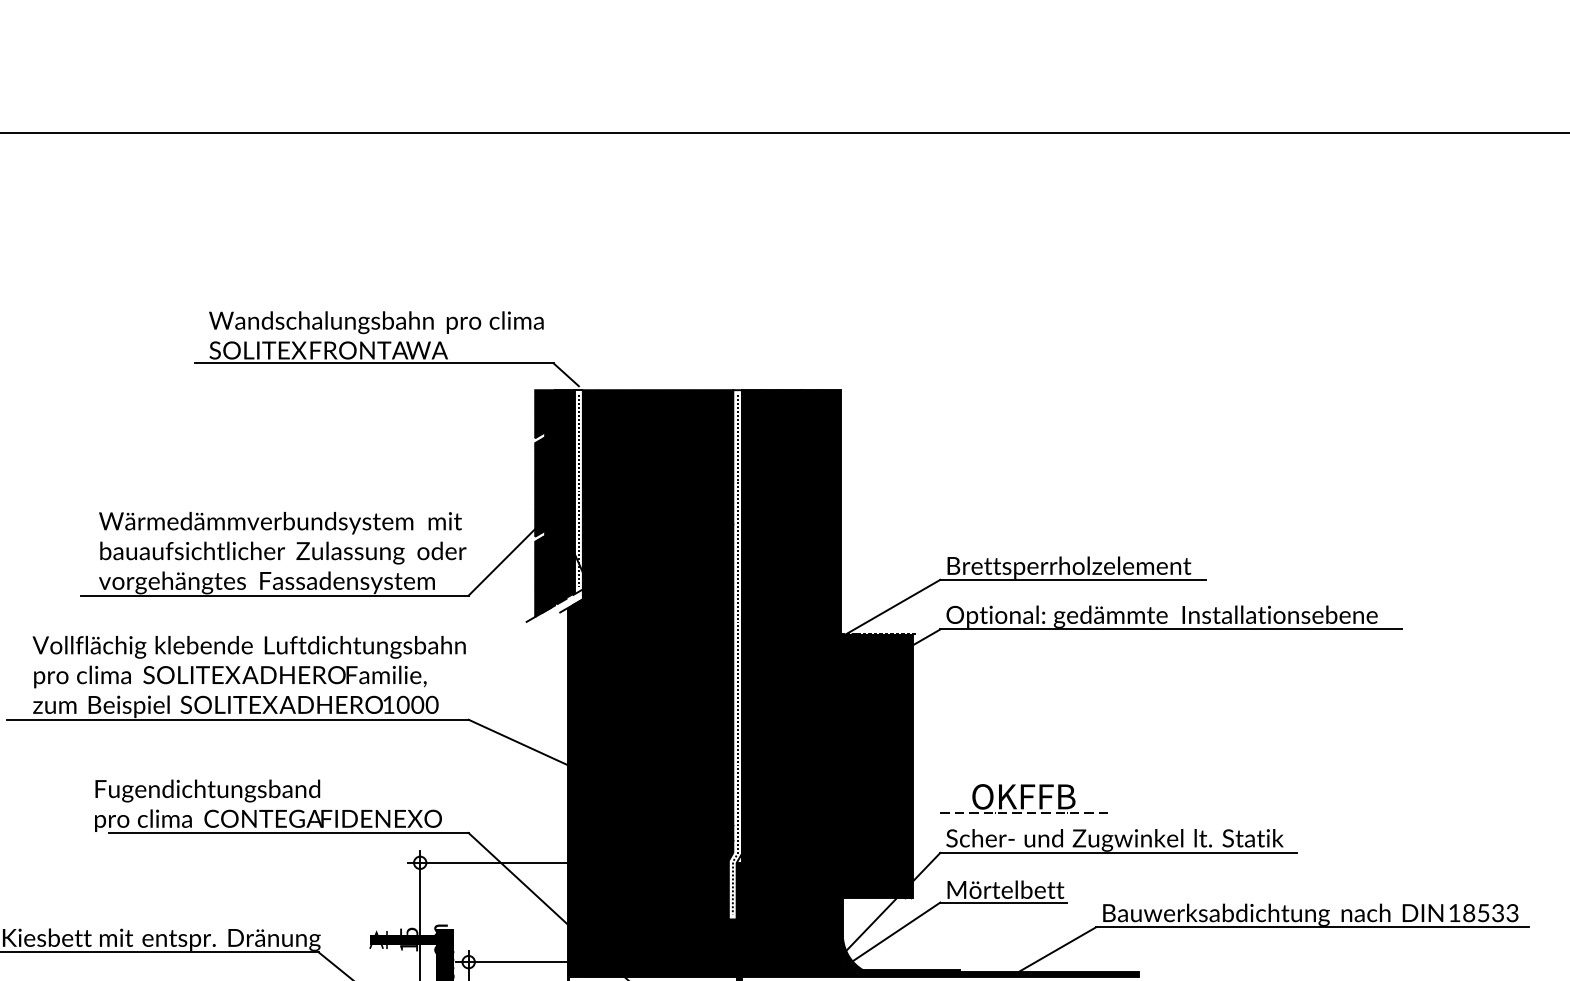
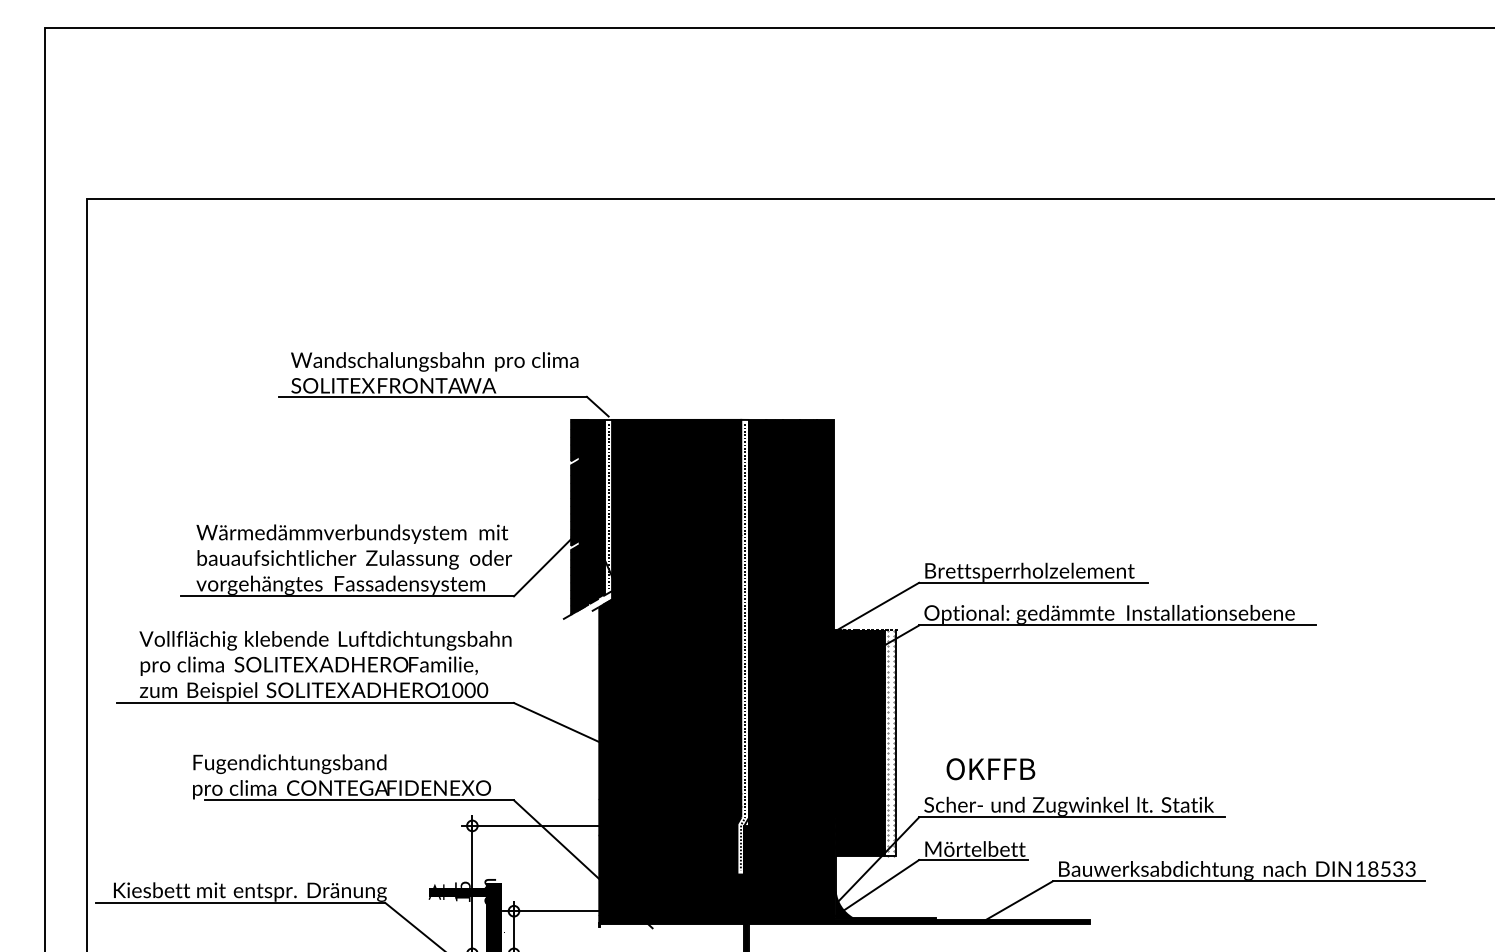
fill: (907, 765) -> (890, 742), removed
line: (1023, 798) -> (990, 770), removed

